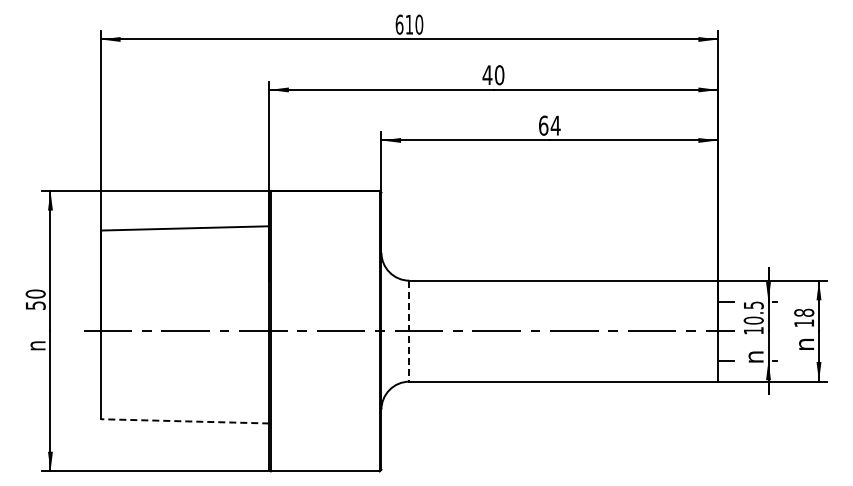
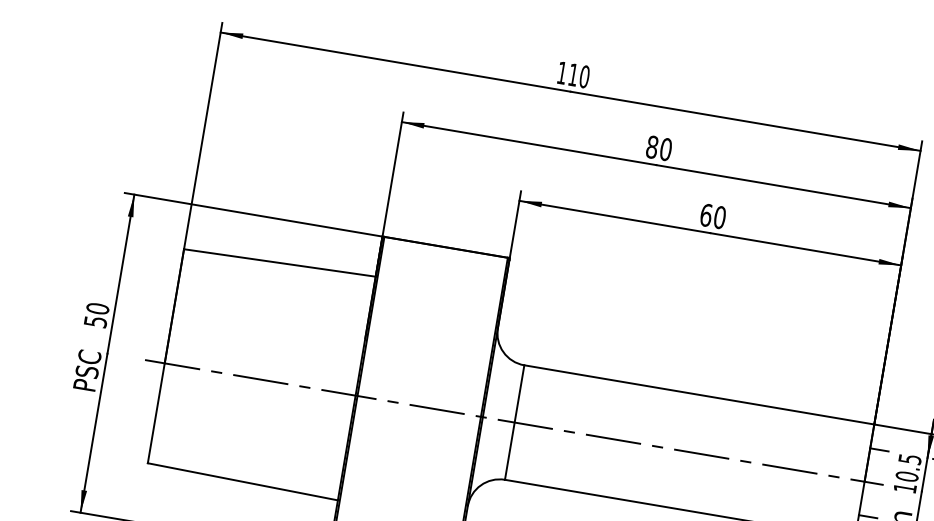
text: (399, 24) -> (562, 72), 610 -> 110
text: (487, 75) -> (652, 147), 40 -> 80
text: (555, 125) -> (719, 217), 64 -> 60
line: (409, 331) -> (514, 422), dashed -> solid
text: (35, 348) -> (87, 370), n -> PSC
line: (184, 421) -> (242, 481), dashed -> solid

